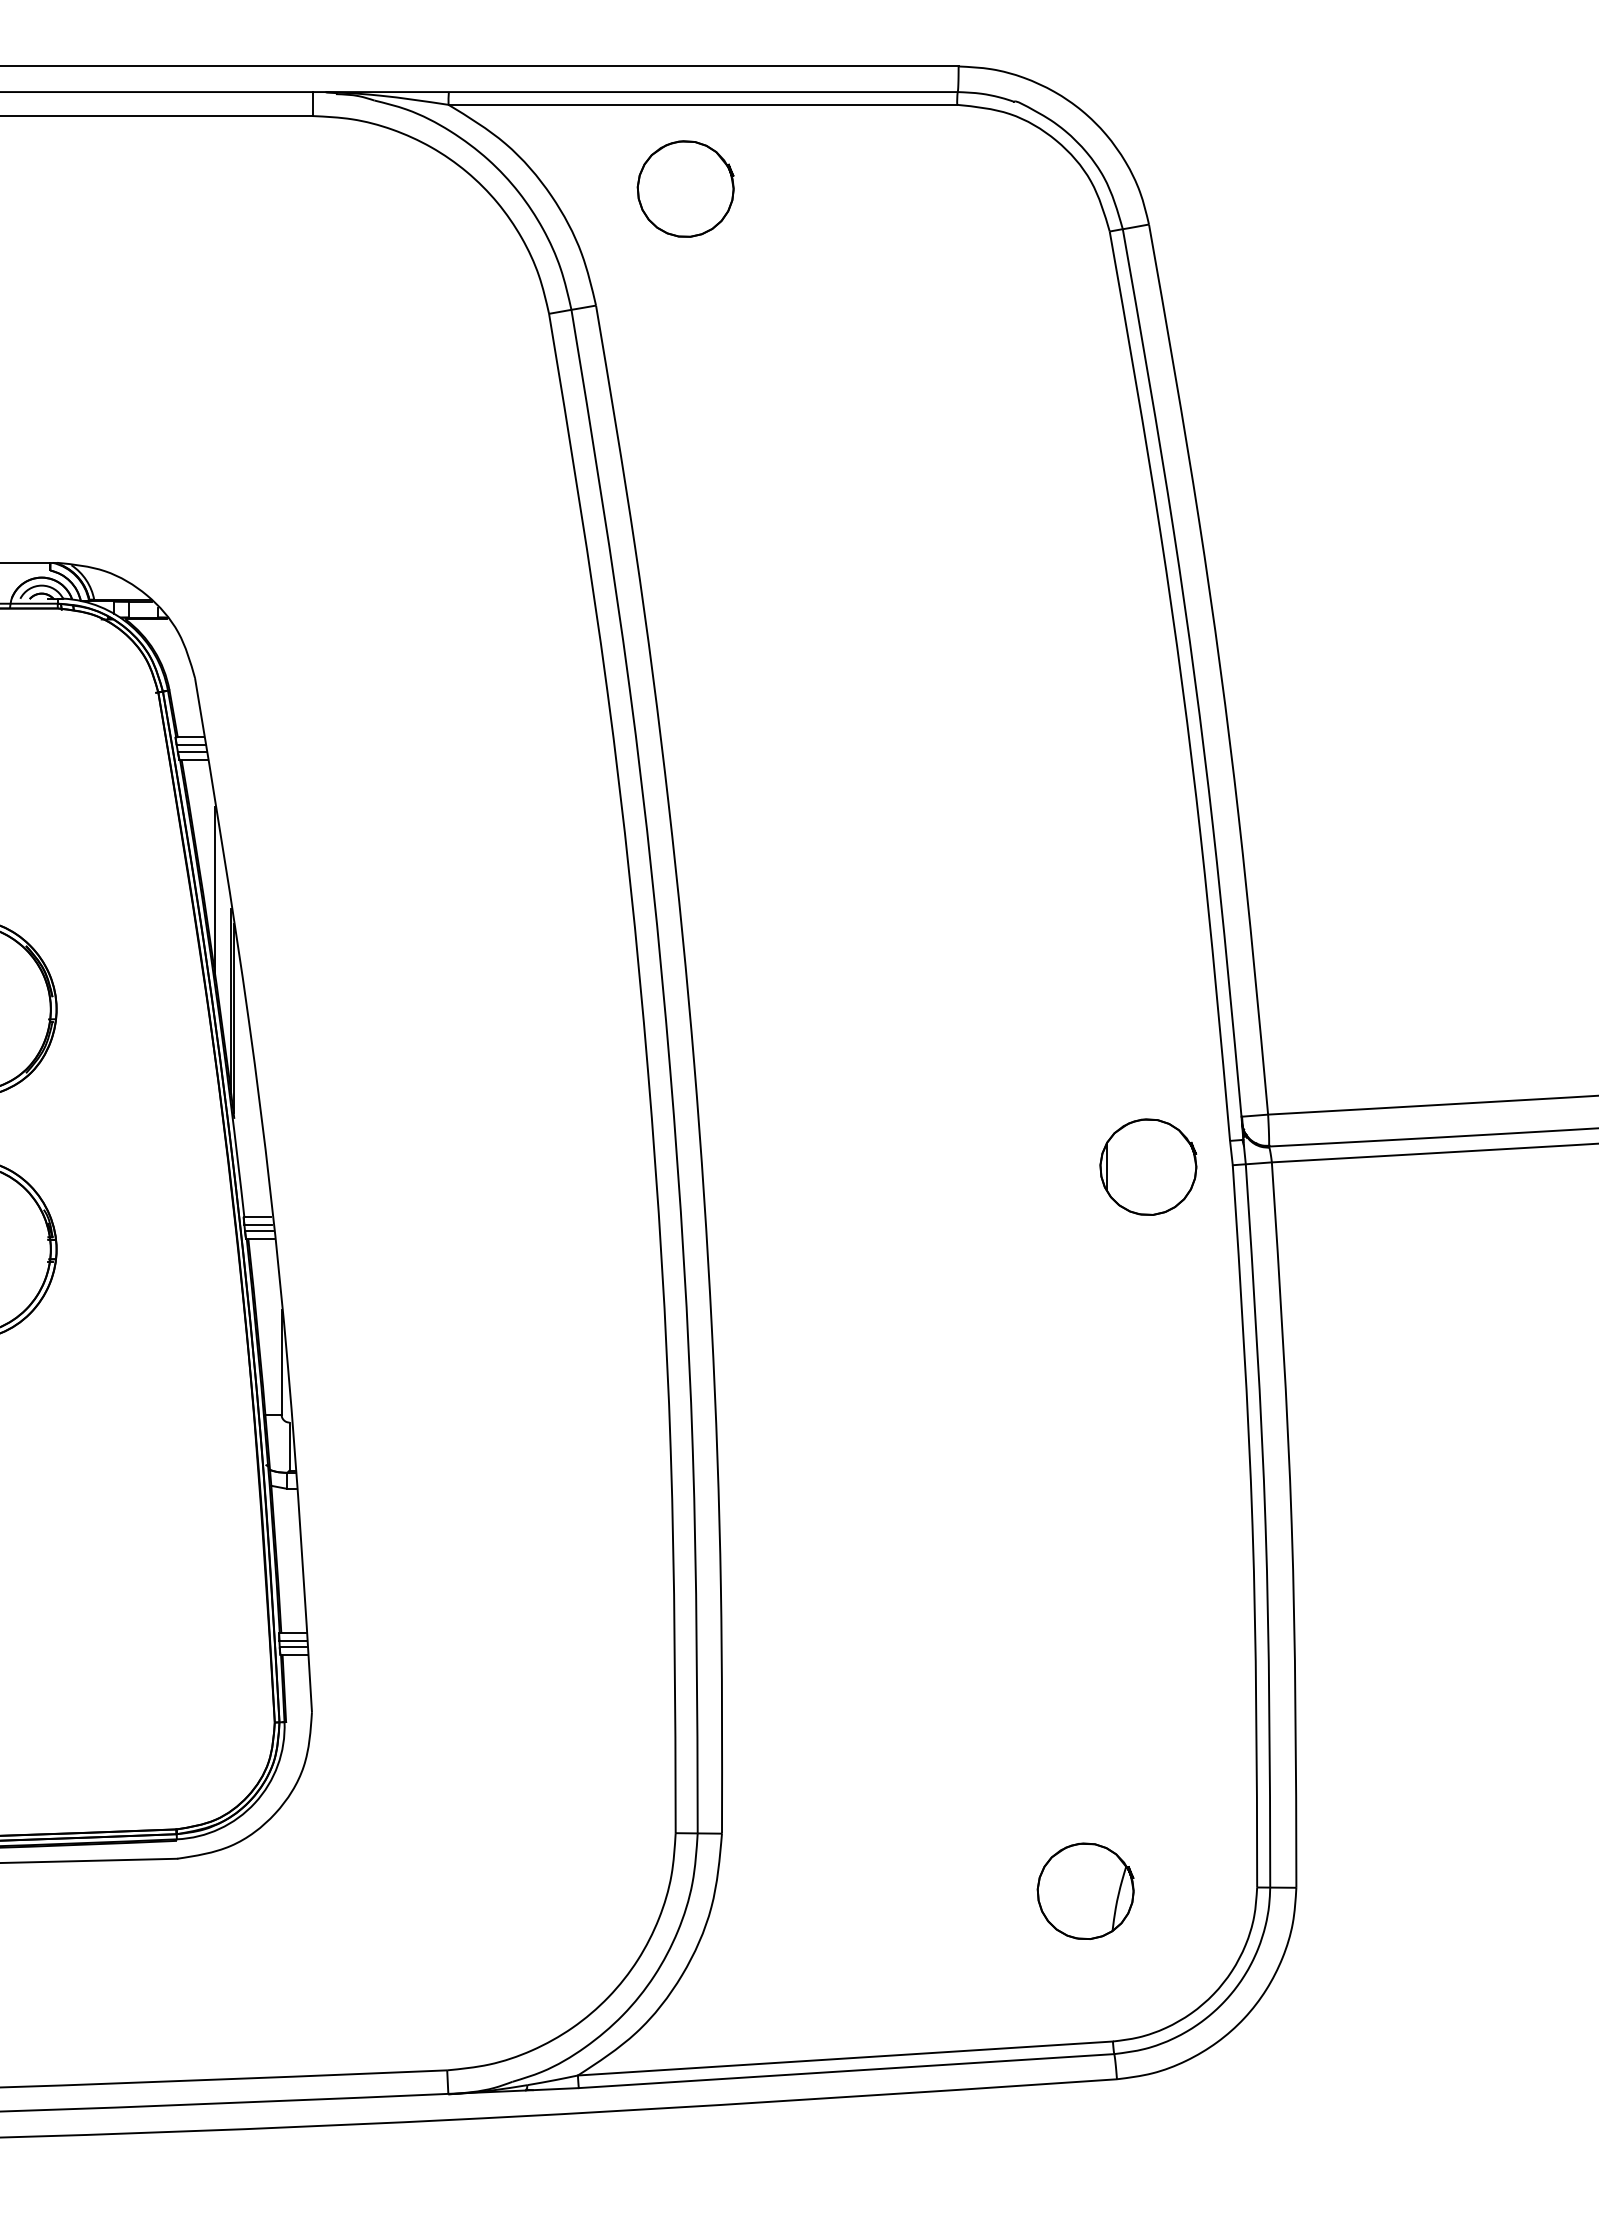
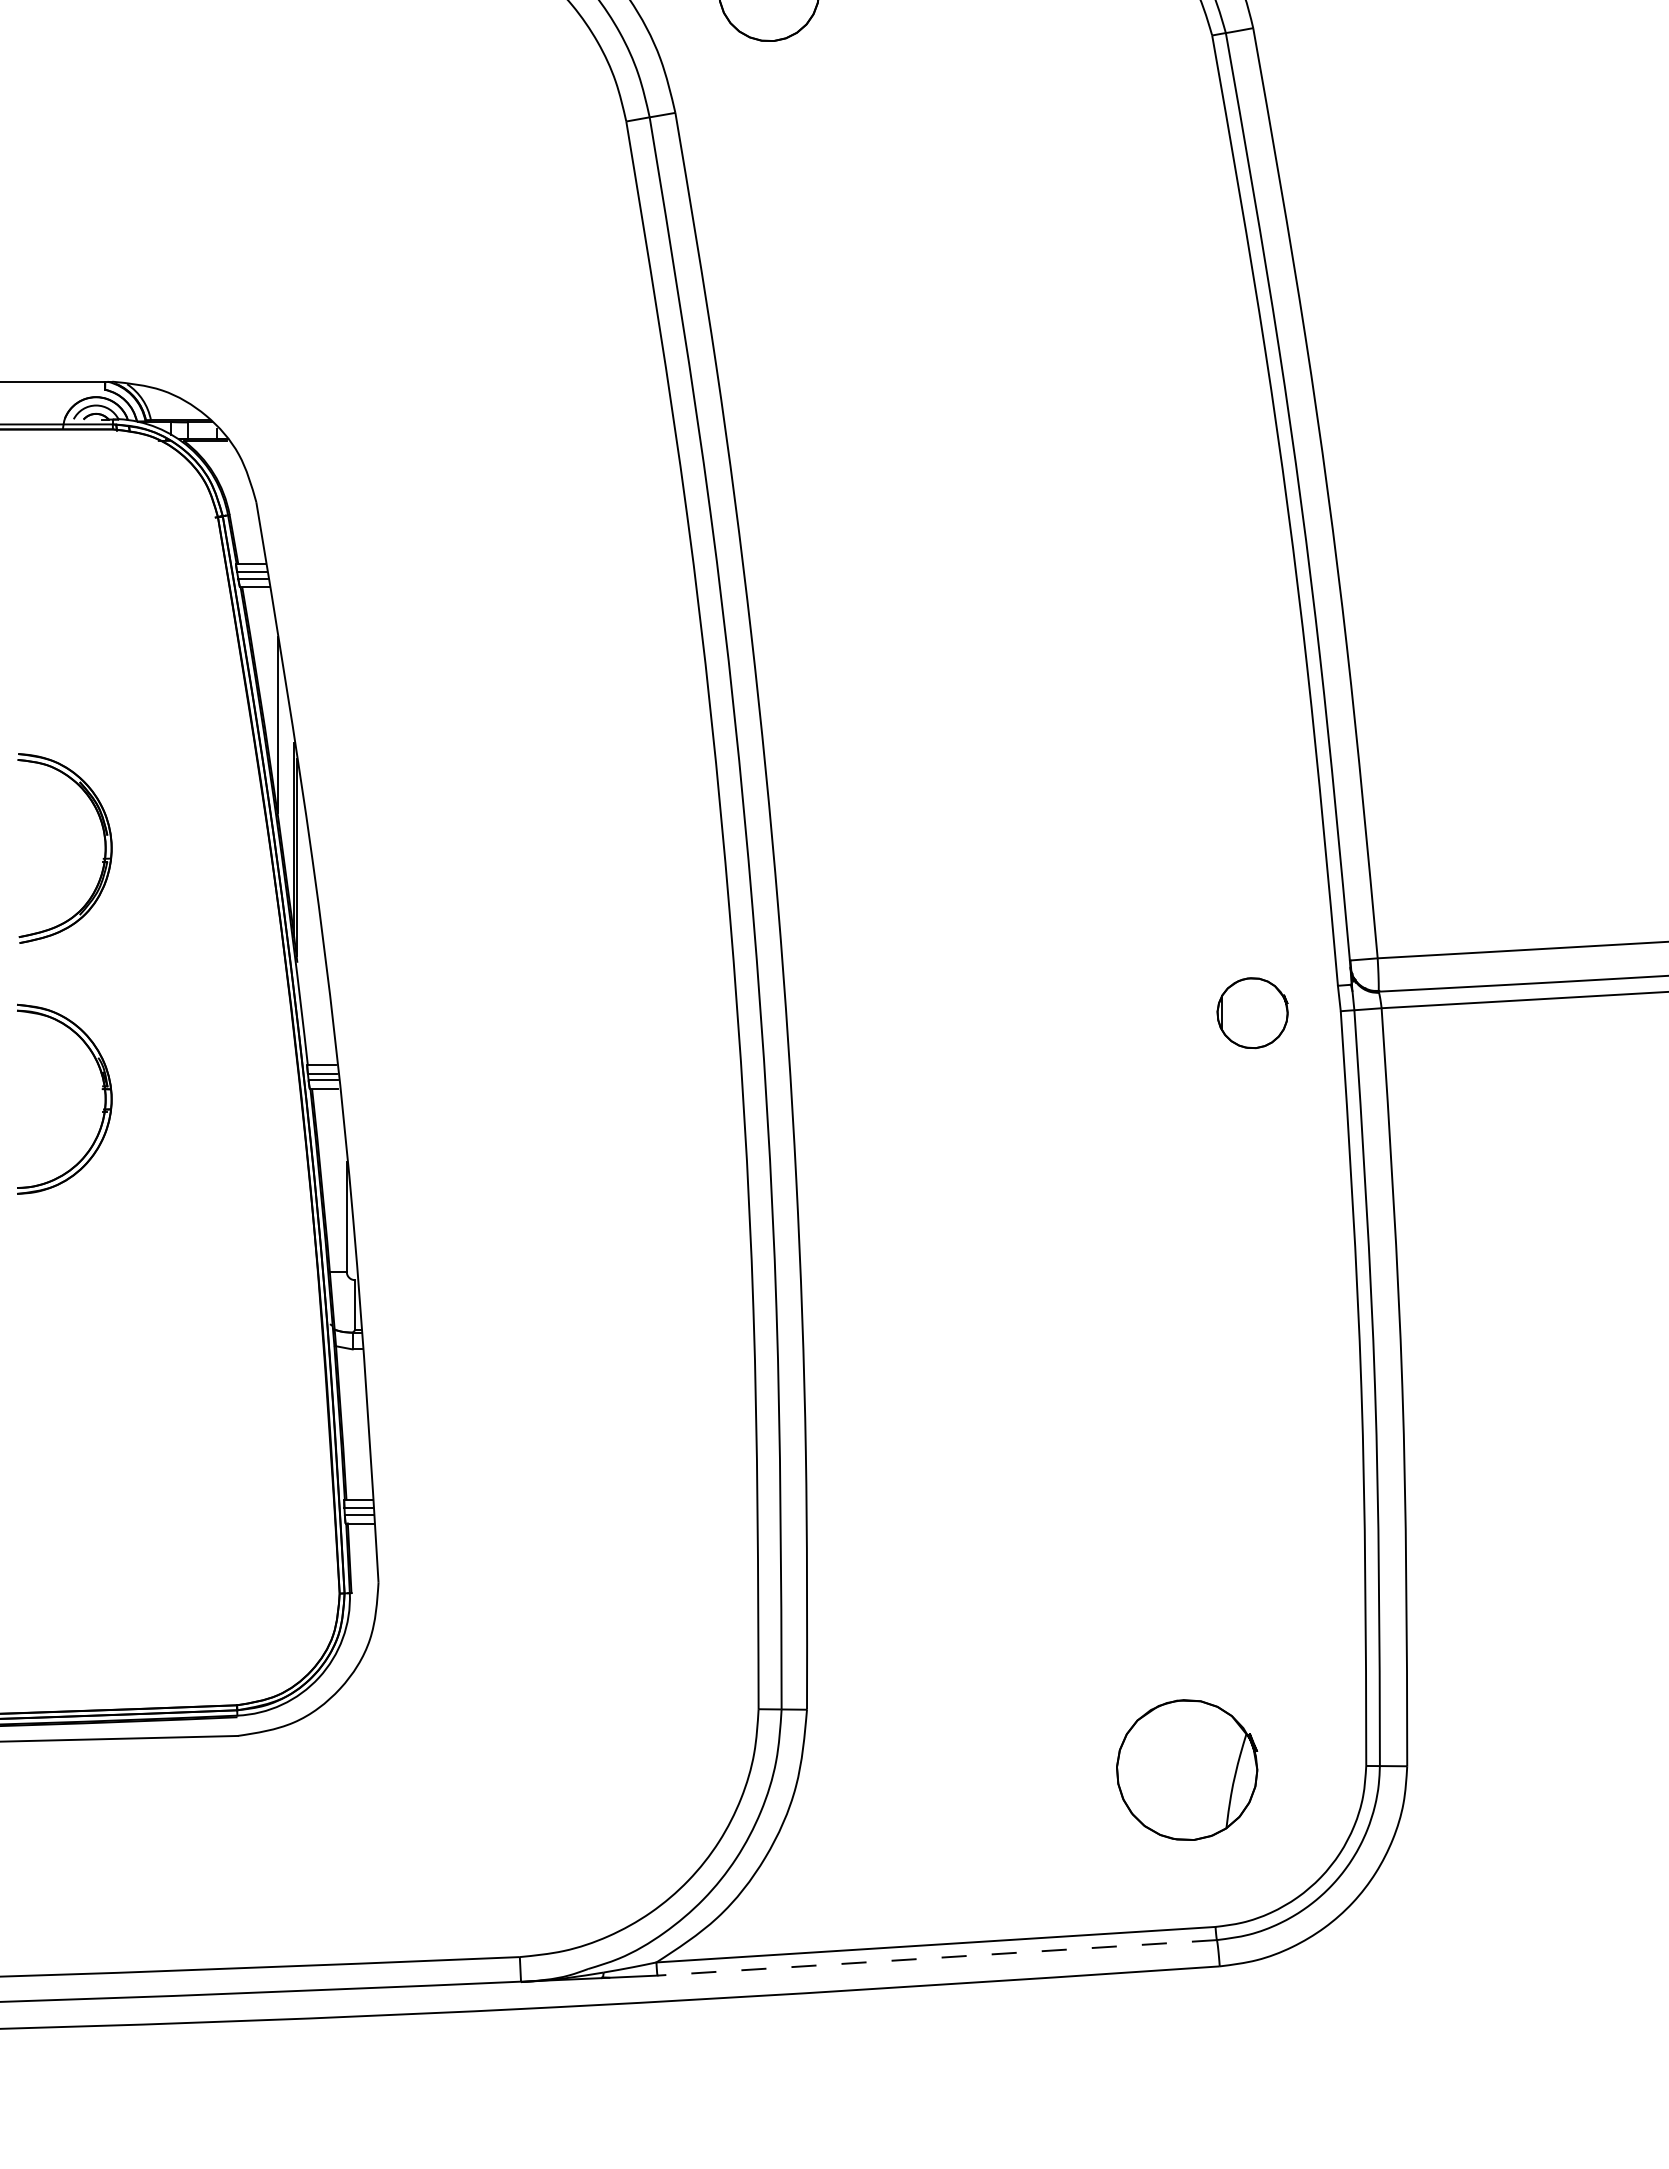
part: (1148, 1166) -> (1252, 1012), size x0.7
part: (1085, 1890) -> (1186, 1769), size x1.4
line: (846, 2071) -> (937, 1958), solid -> dashed

